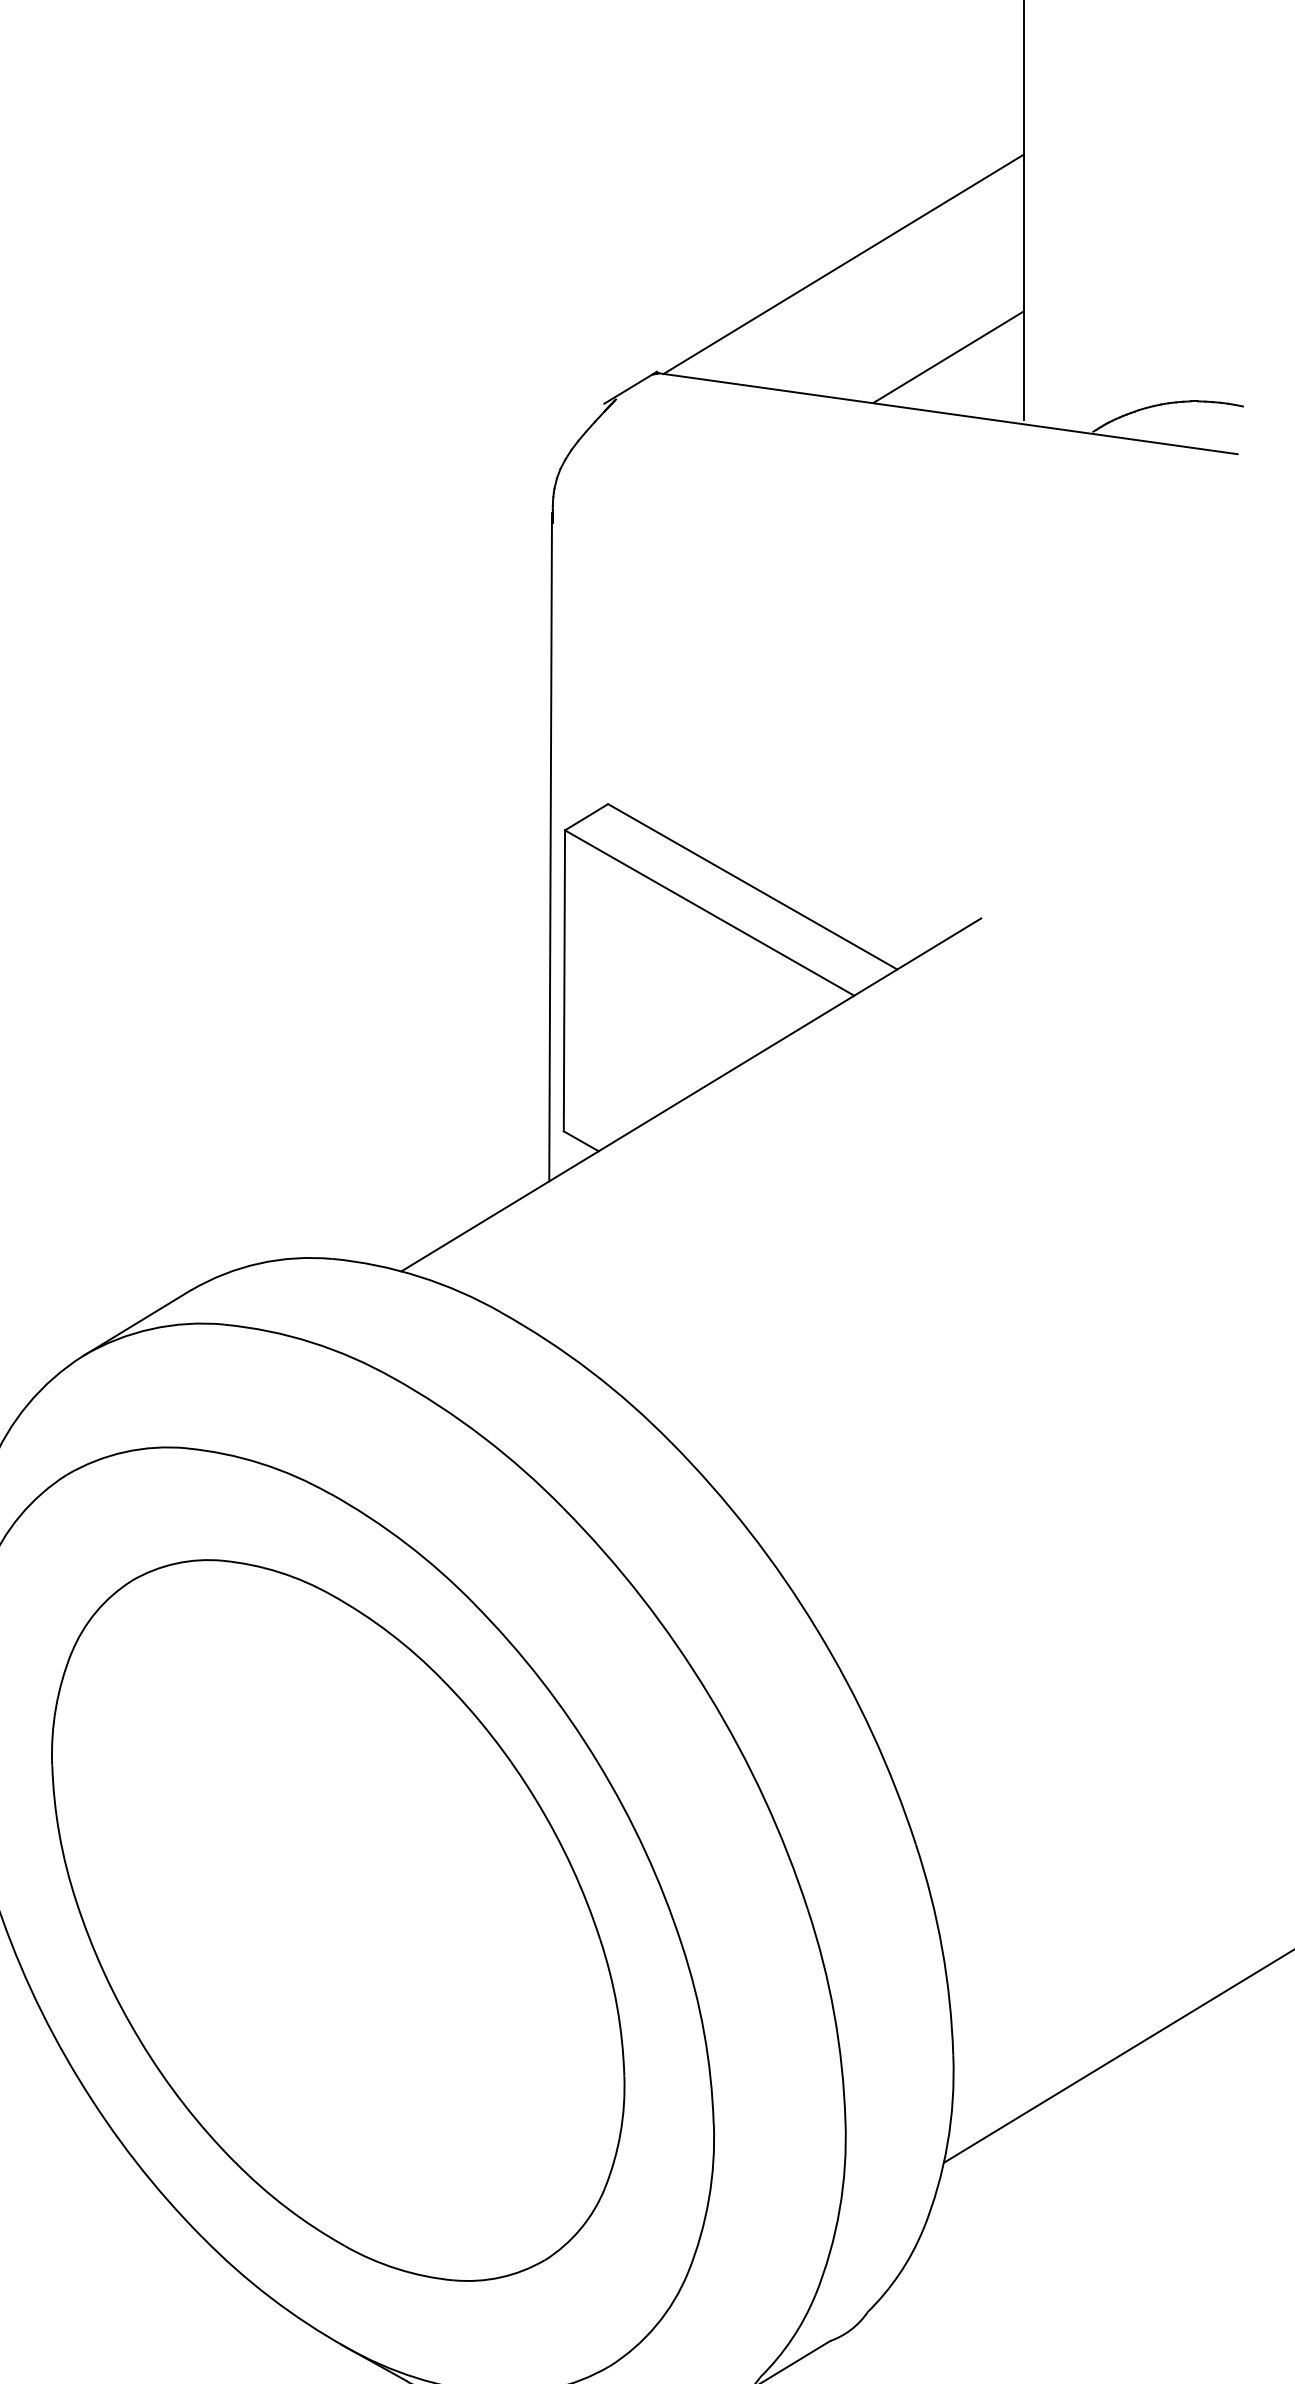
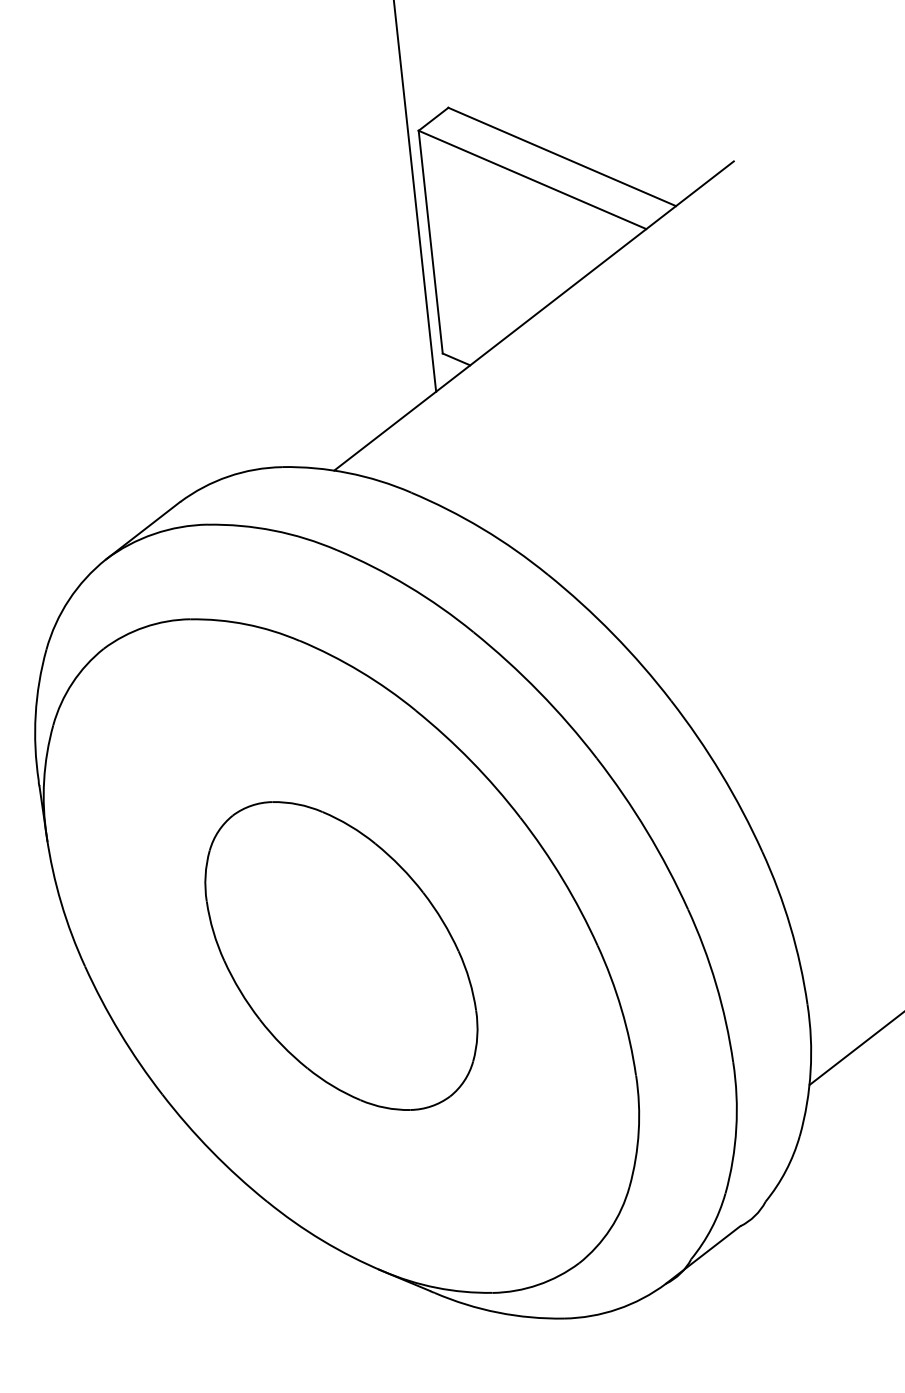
part: (338, 1920) -> (341, 956), size x0.6

